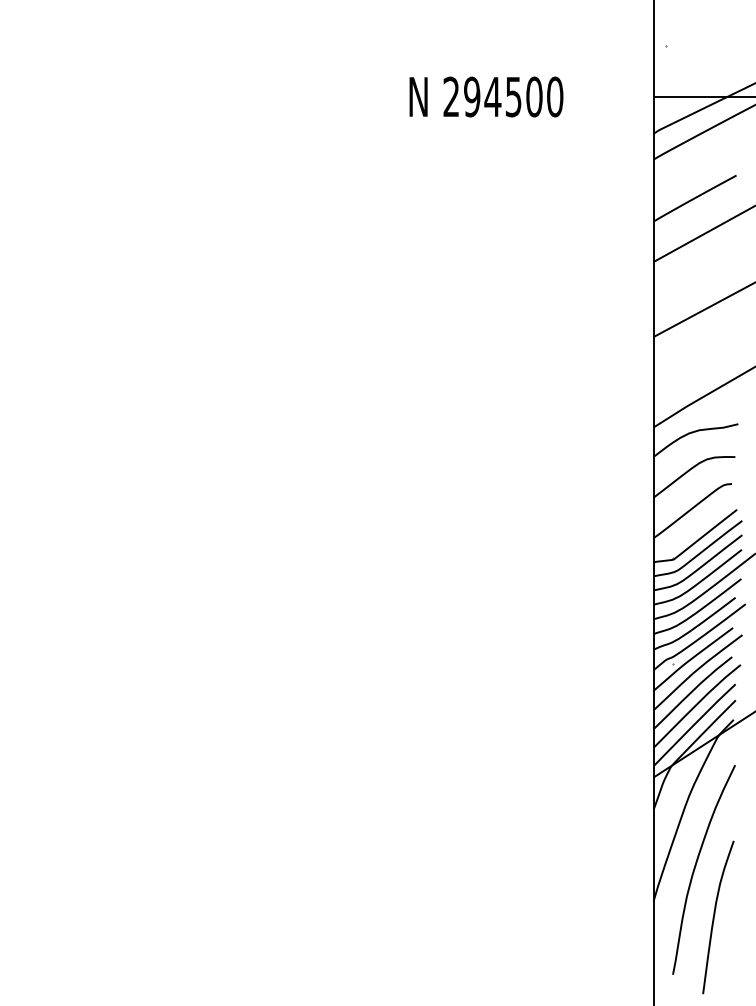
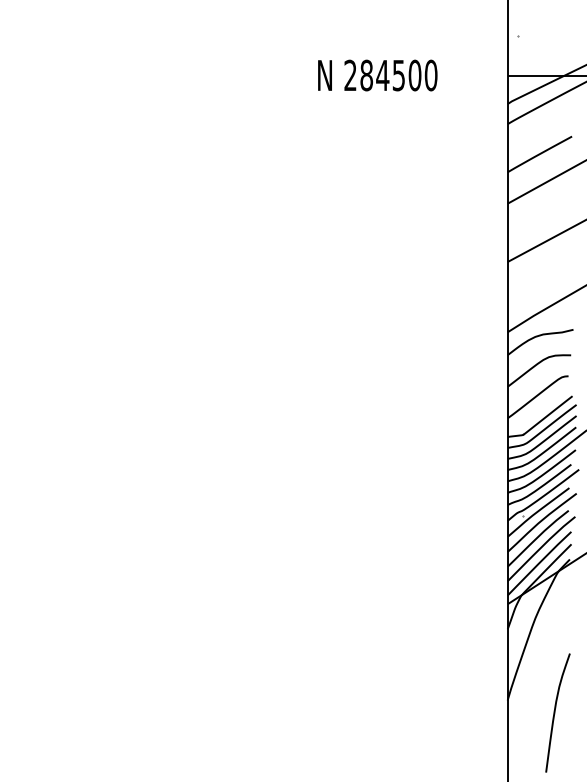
text: (472, 96) -> (366, 75), 294500 -> 284500
curve: (696, 866) -> (540, 673), removed

